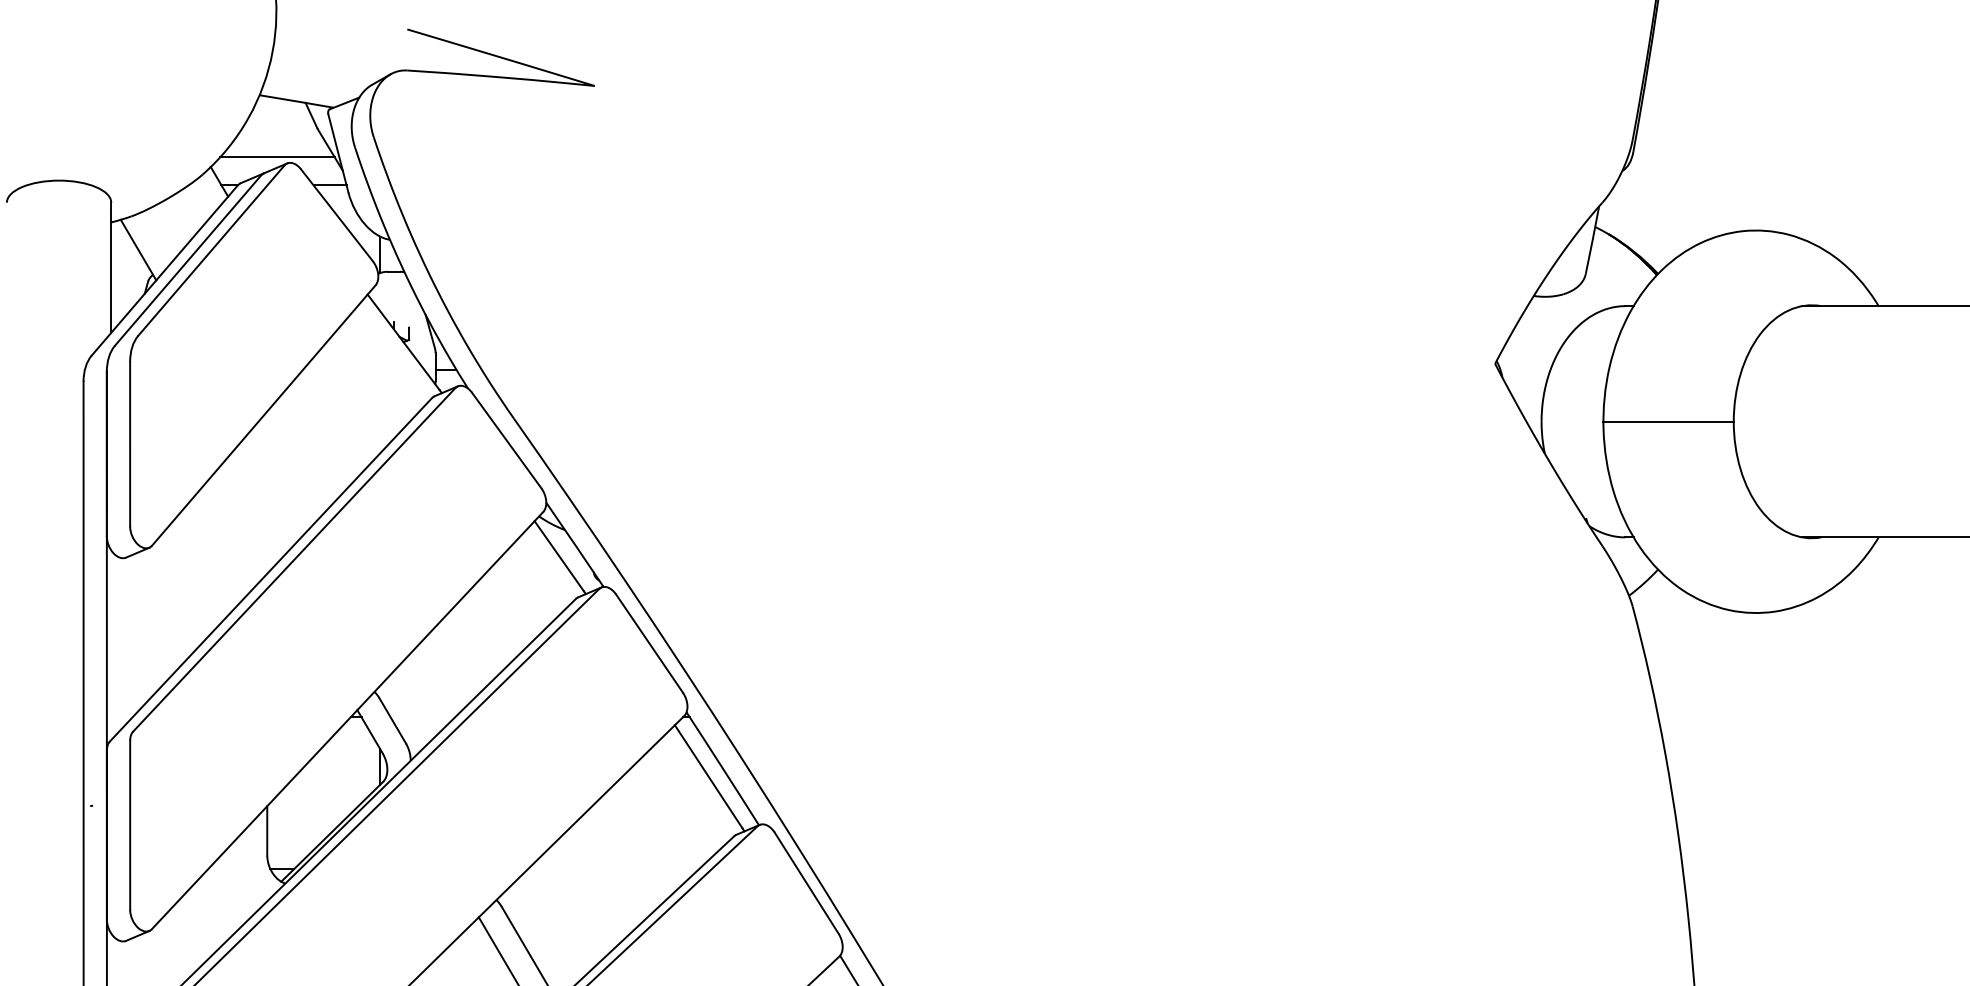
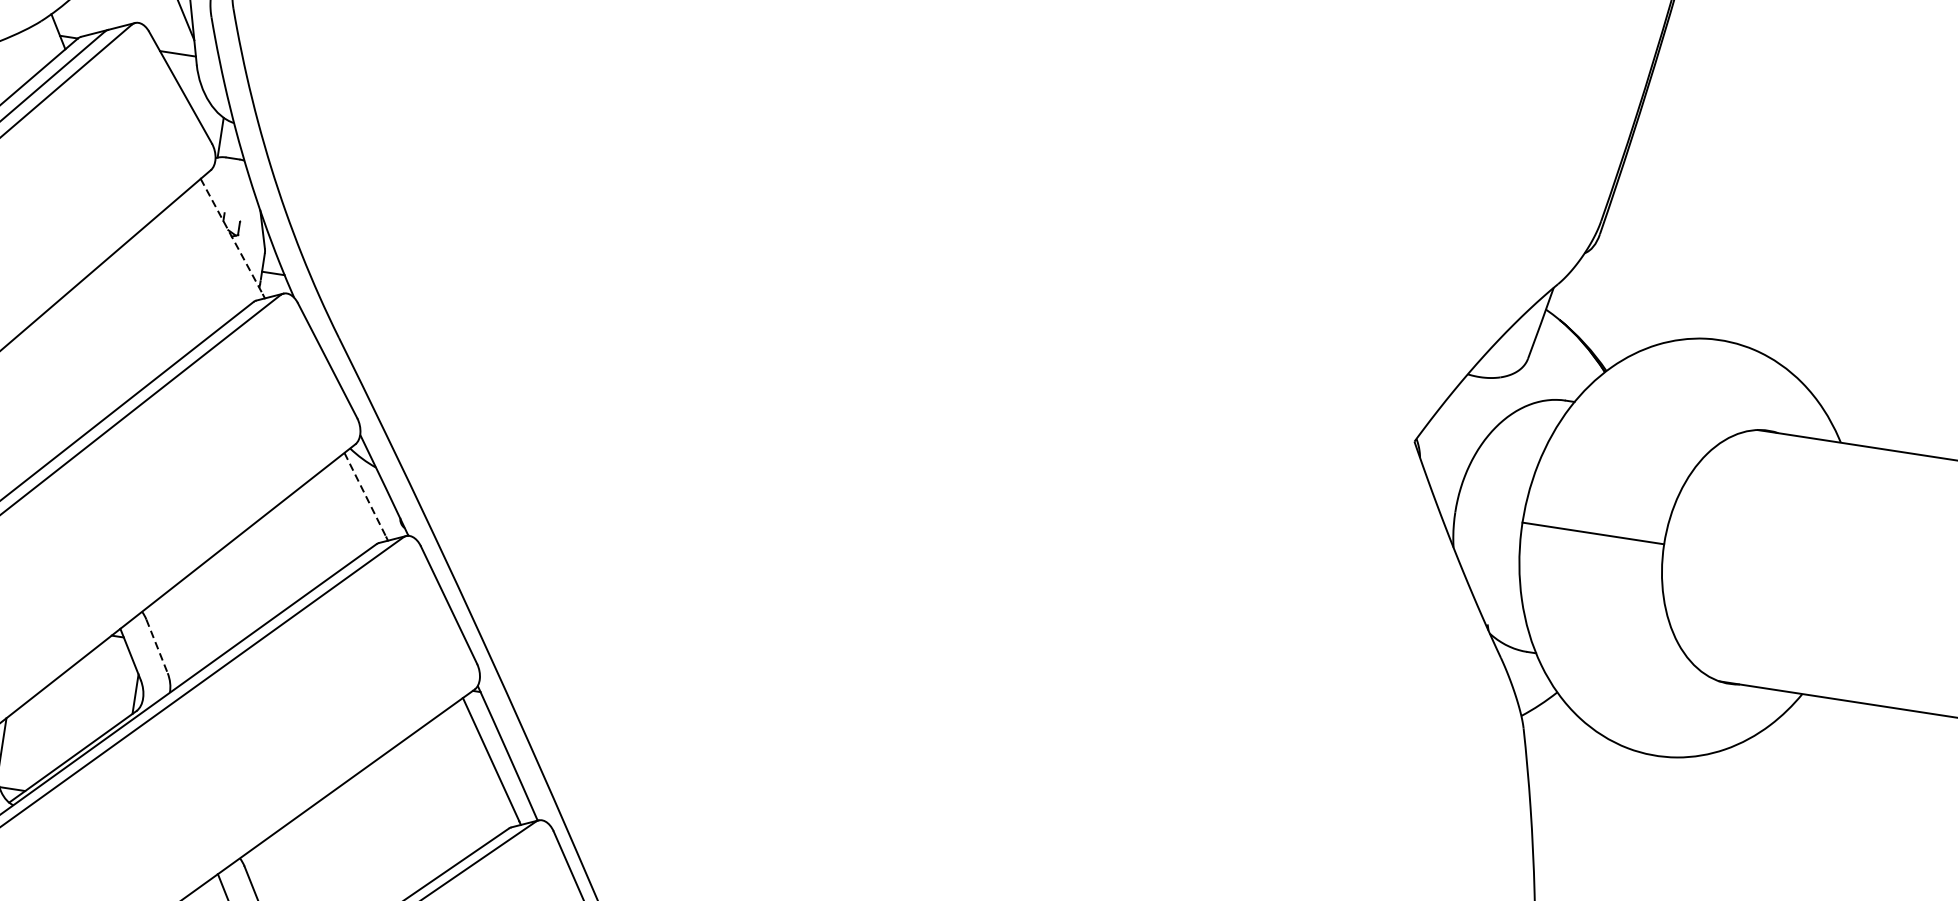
line: (277, 157) -> (125, 14), removed
line: (403, 342) -> (231, 236), solid -> dashed
line: (559, 556) -> (365, 495), solid -> dashed
line: (393, 721) -> (157, 647), solid -> dashed

